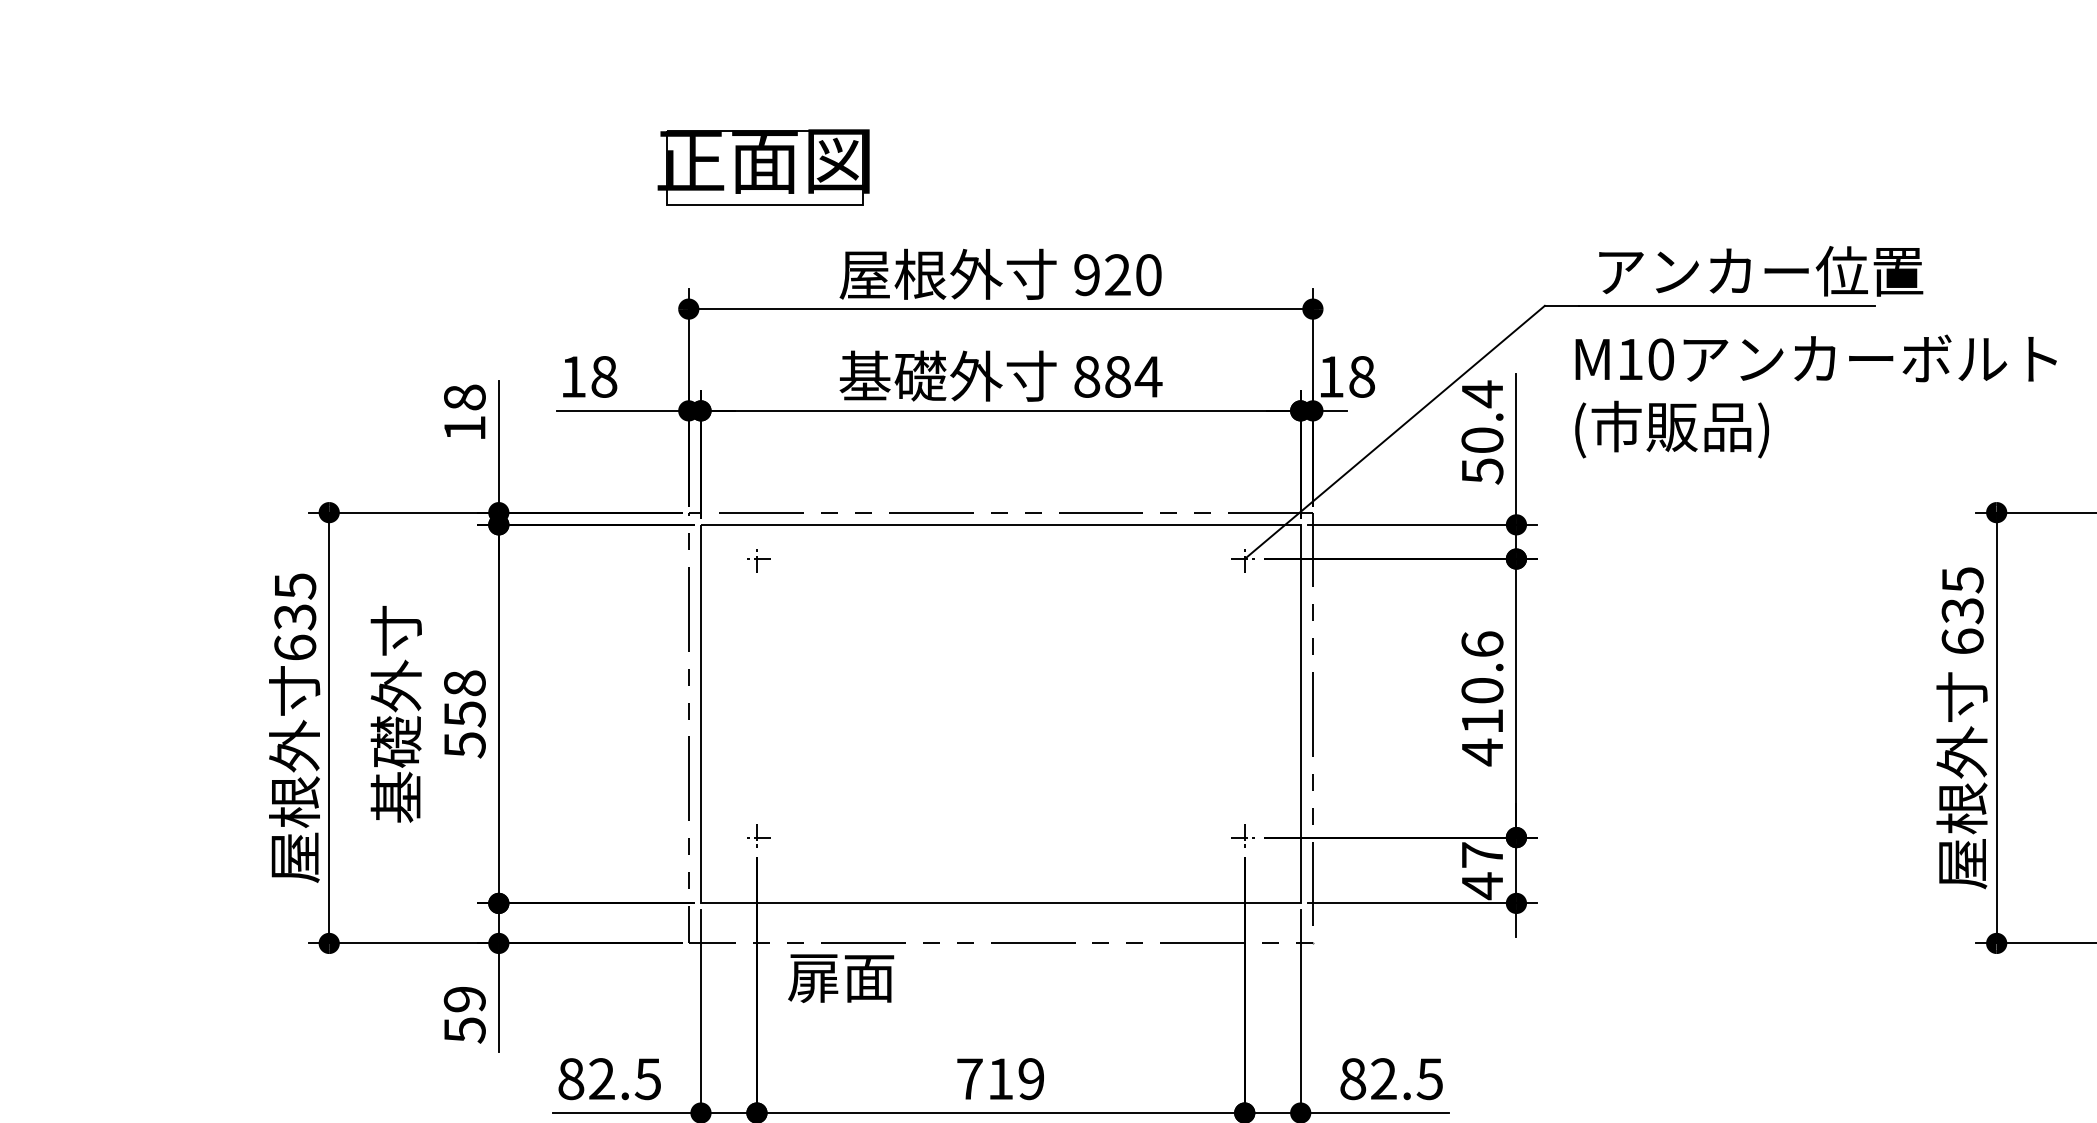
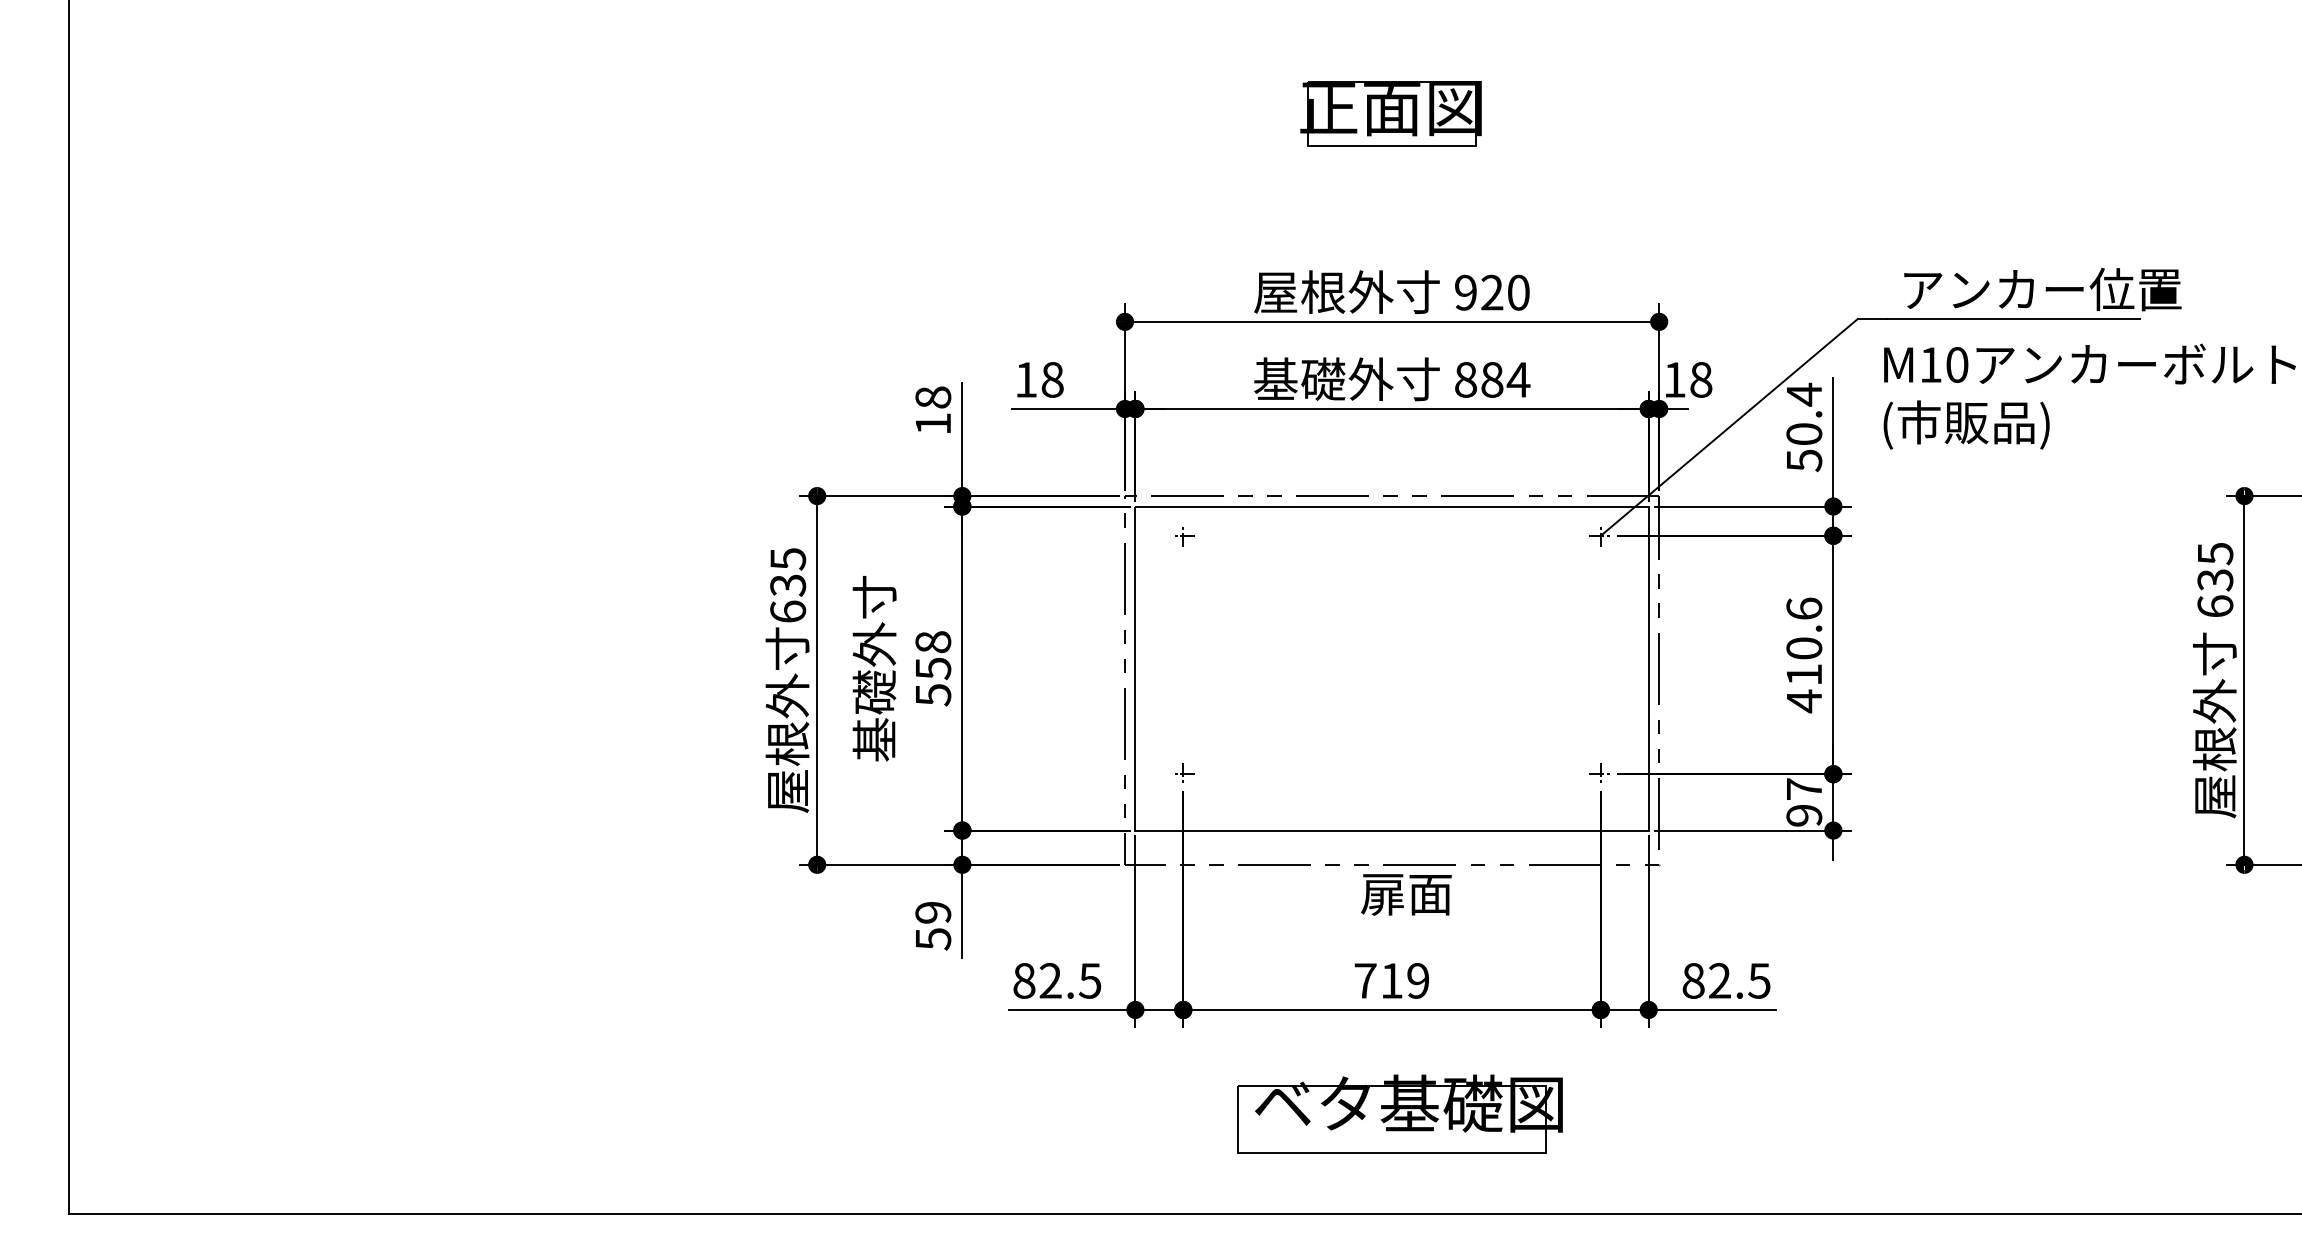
part: (763, 167) -> (1390, 113), moved
text: (1482, 885) -> (1804, 815), 47 -> 97
text: (841, 978) -> (1406, 894), moved

